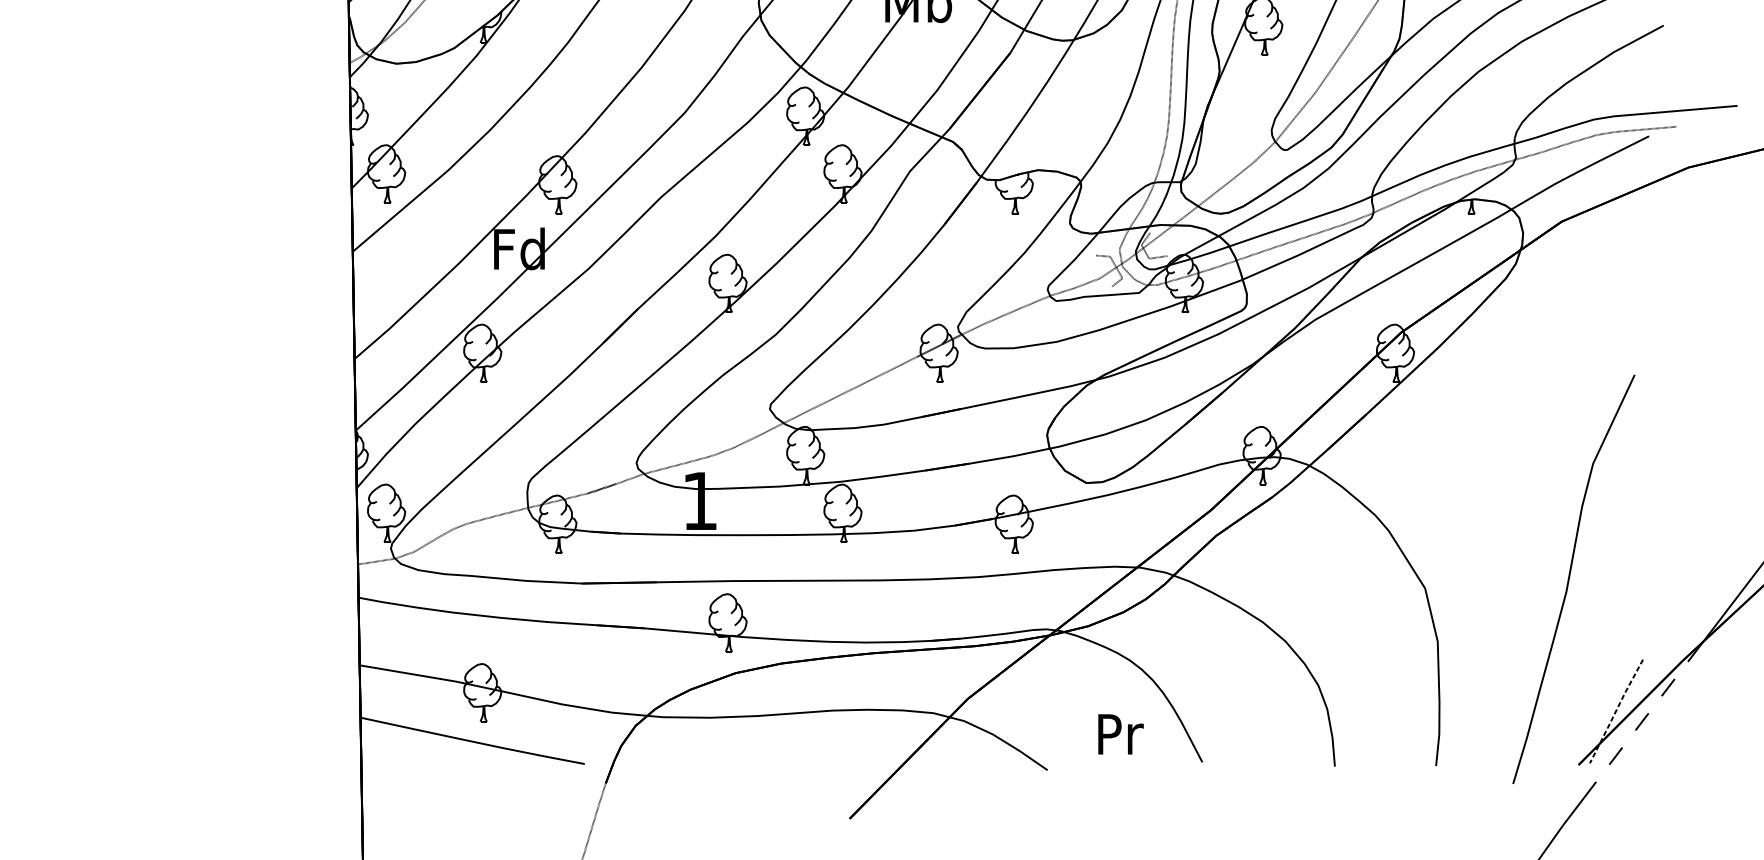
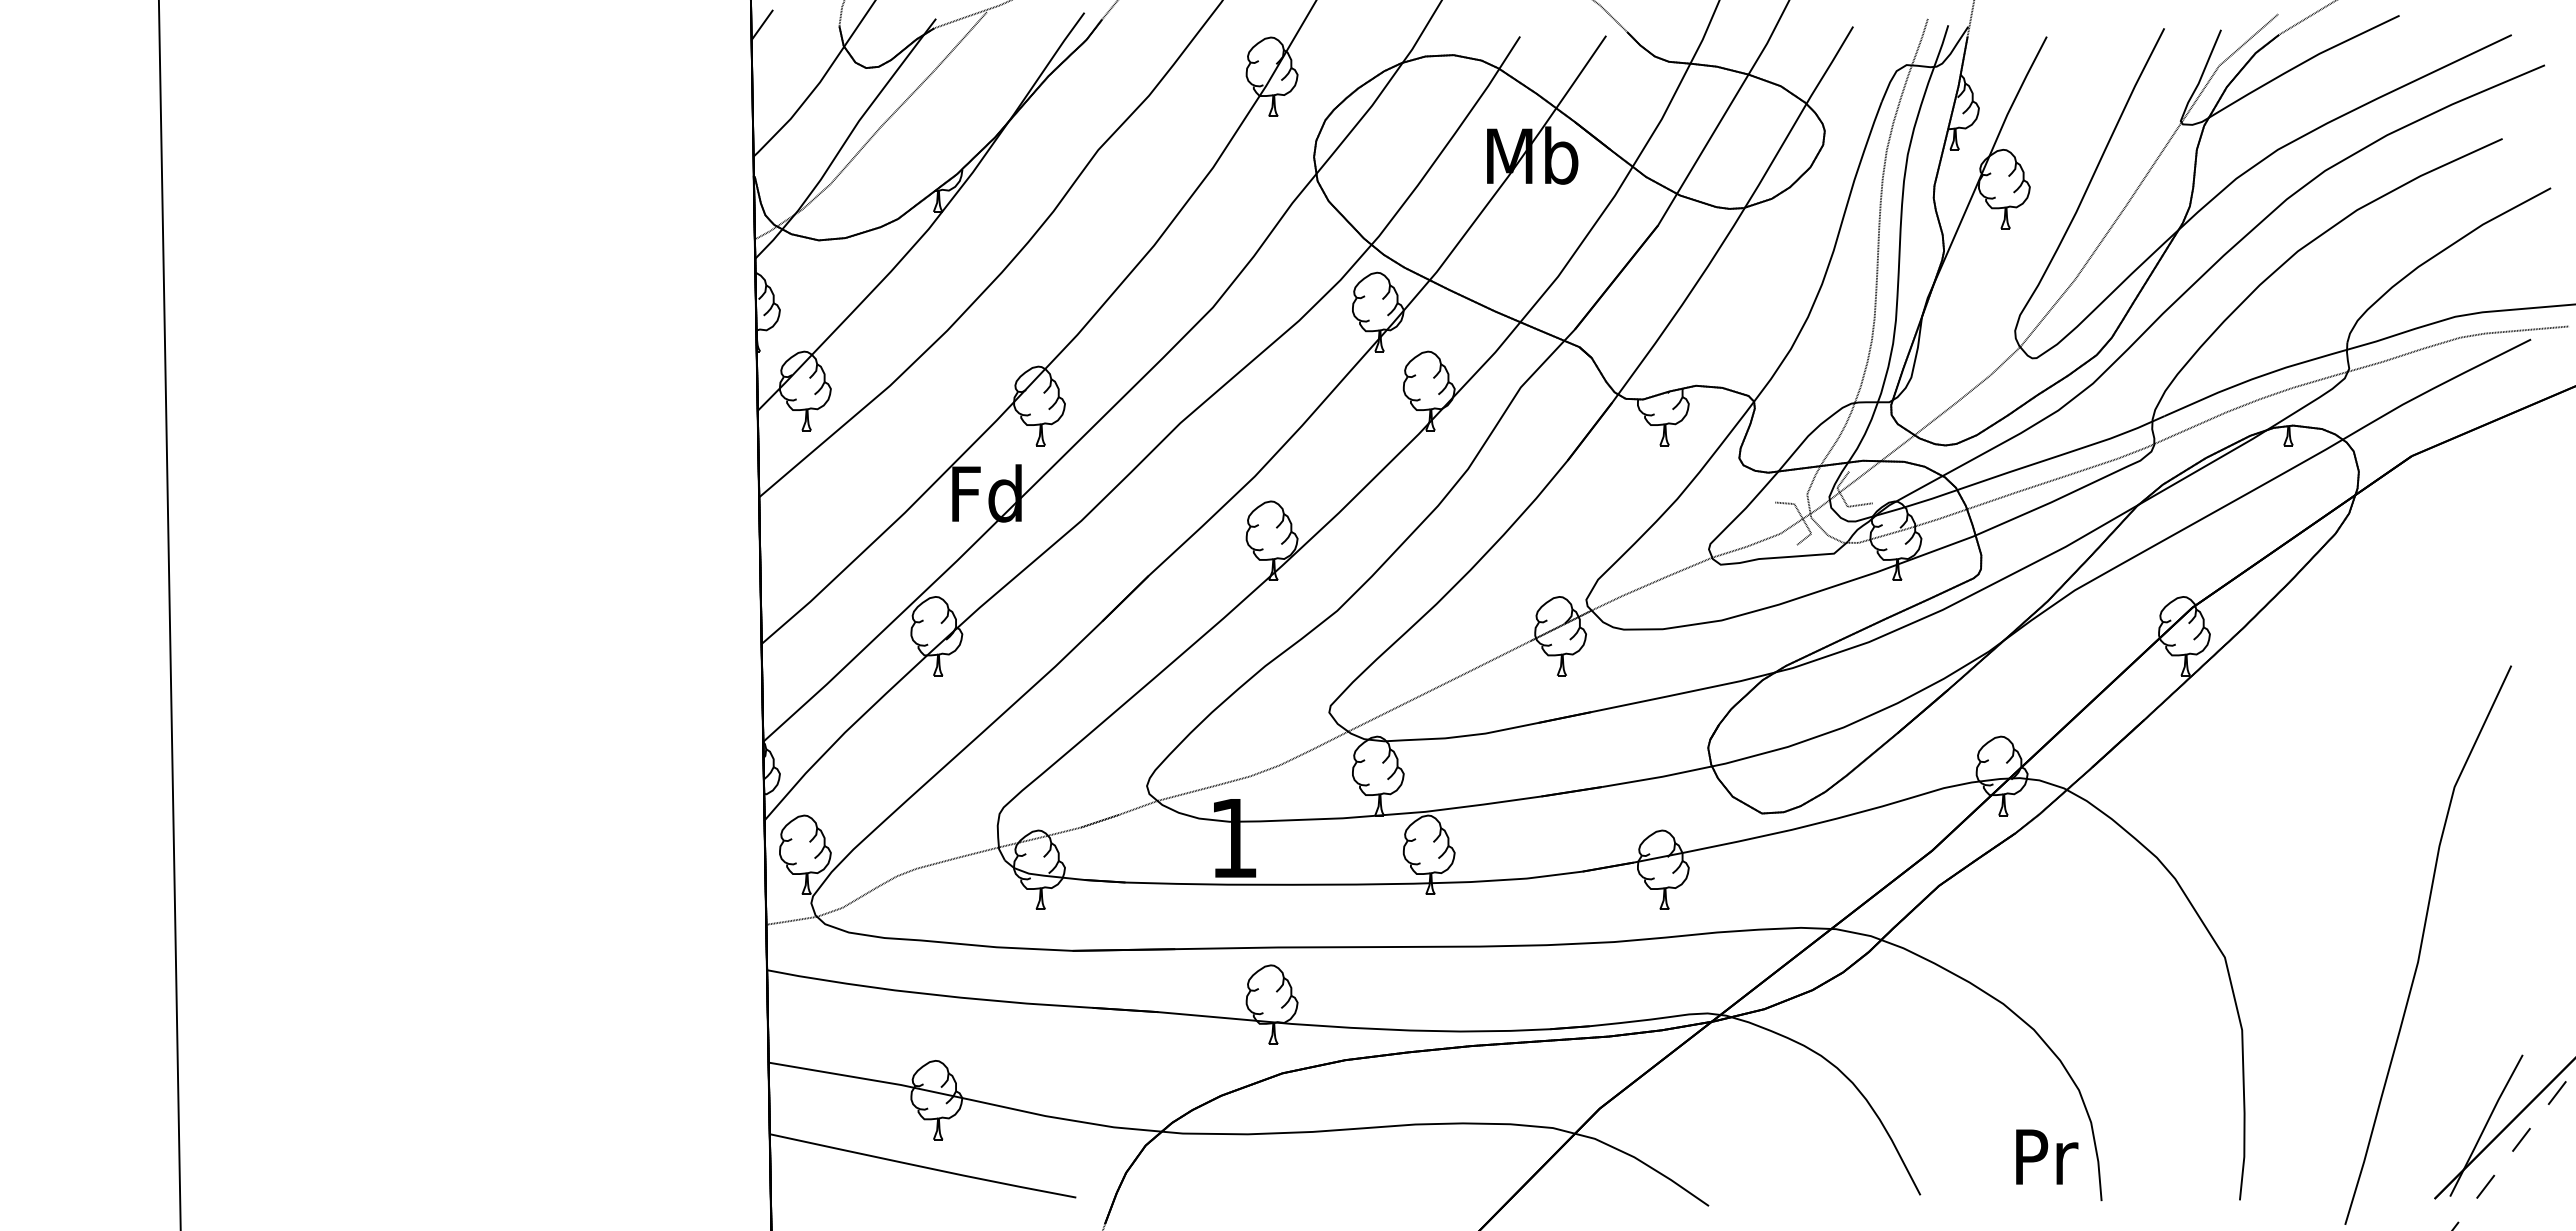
line: (1615, 711) -> (2485, 1125), dashed -> solid
text: (1121, 733) -> (2047, 1156), moved

